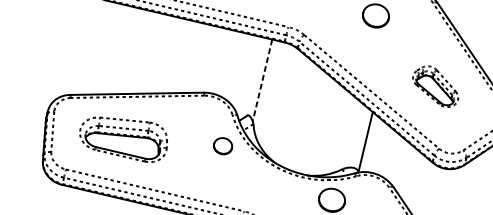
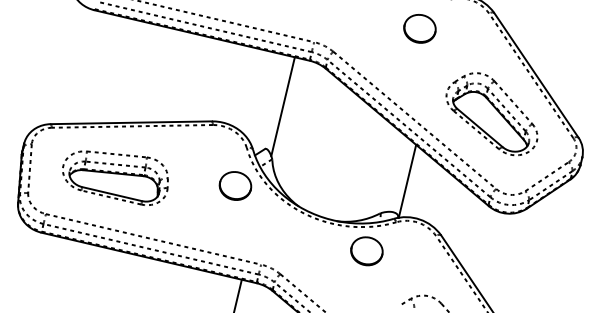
line: (262, 80) -> (283, 106), dashed -> solid
part: (435, 86) -> (491, 113), size x1.67
part: (223, 145) -> (235, 185), size x1.43

